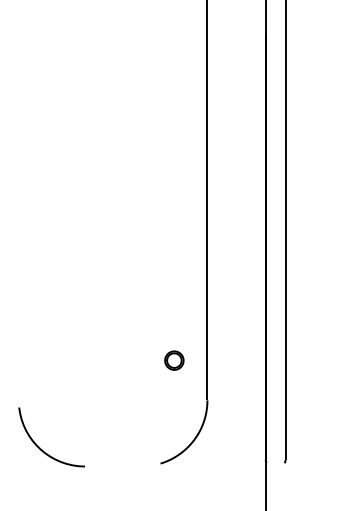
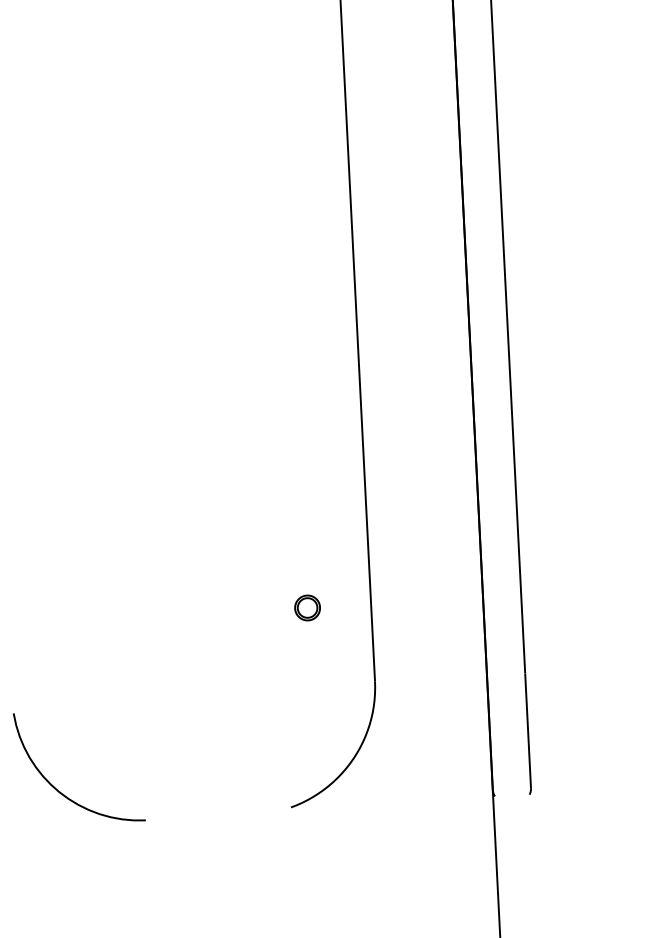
part: (174, 360) -> (307, 607), size x0.7

